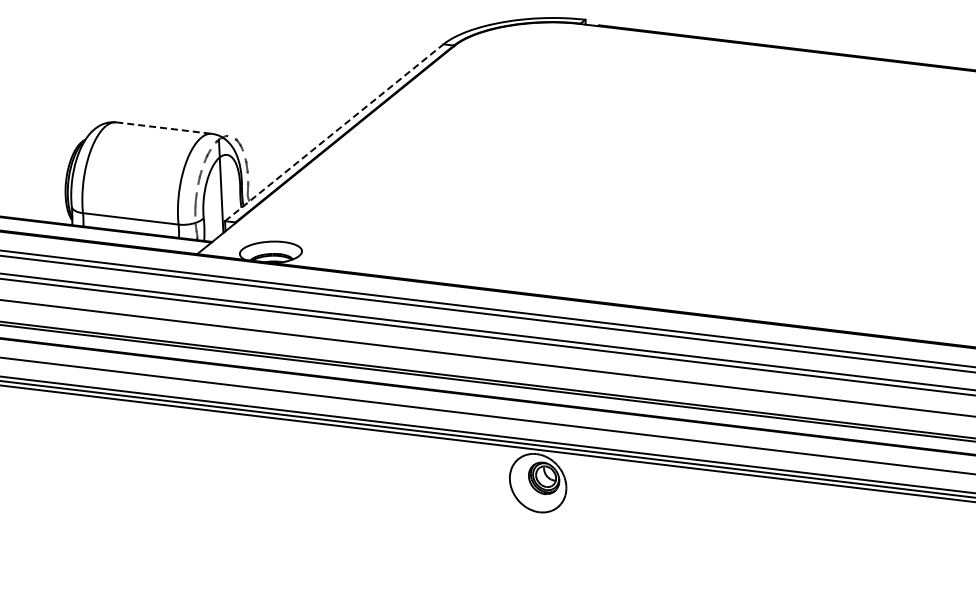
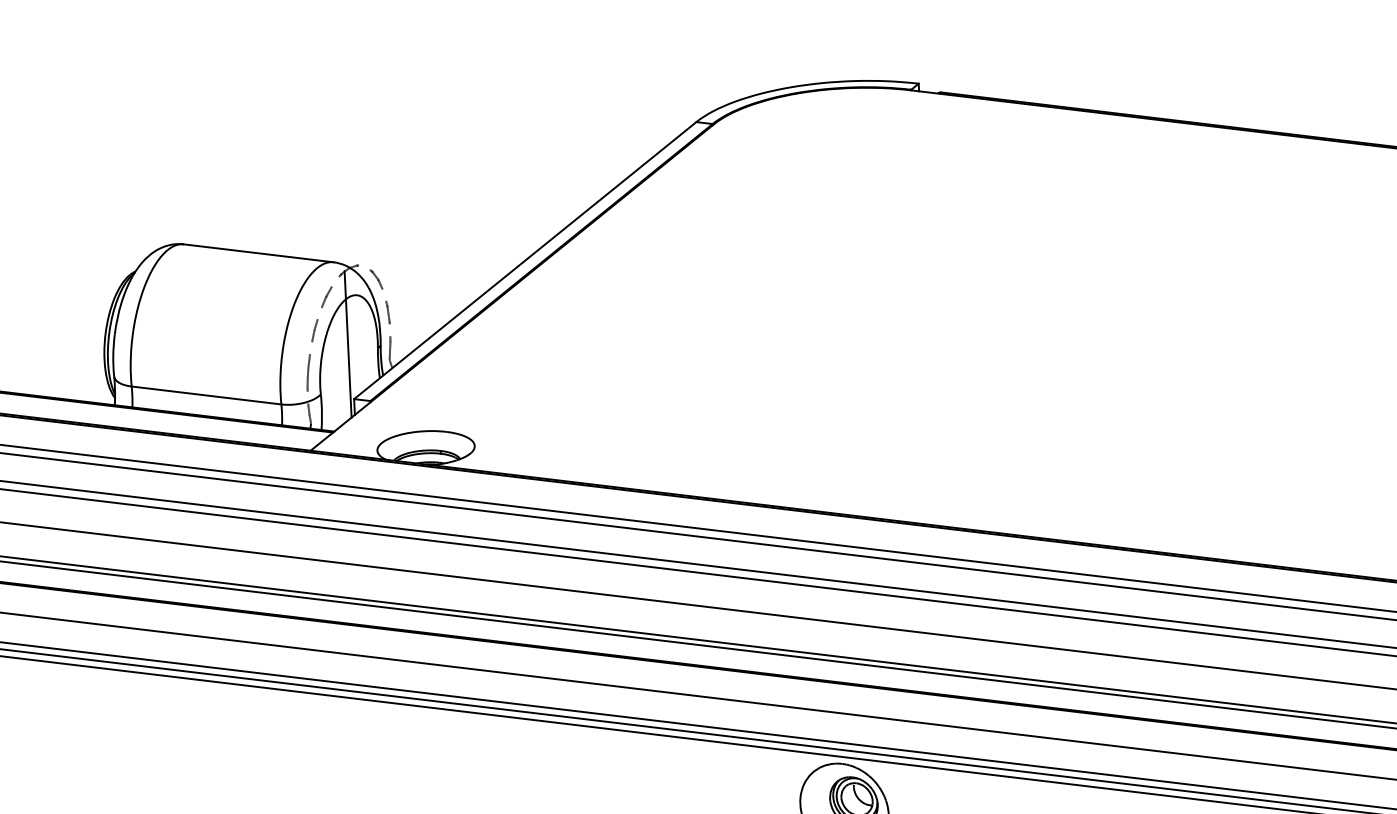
line: (164, 128) -> (259, 253), dashed -> solid
line: (334, 132) -> (525, 260), dashed -> solid

